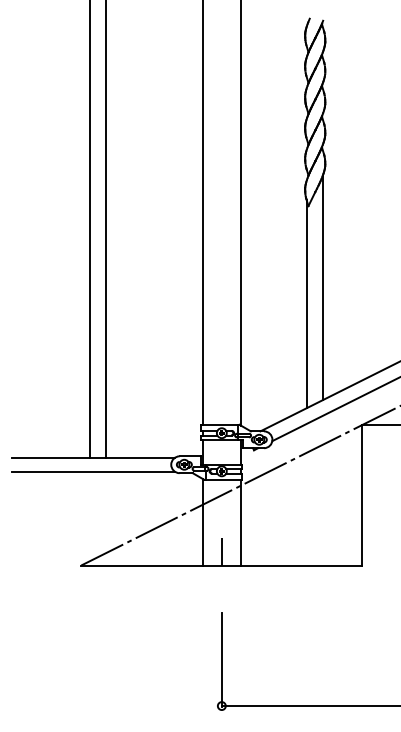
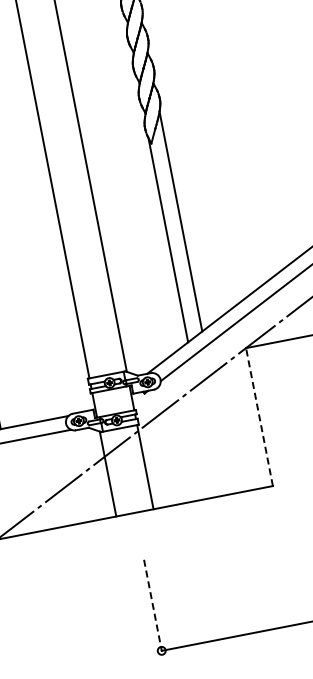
line: (362, 494) -> (259, 416), solid -> dashed
line: (221, 551) -> (131, 499), removed
line: (221, 660) -> (152, 606), solid -> dashed

